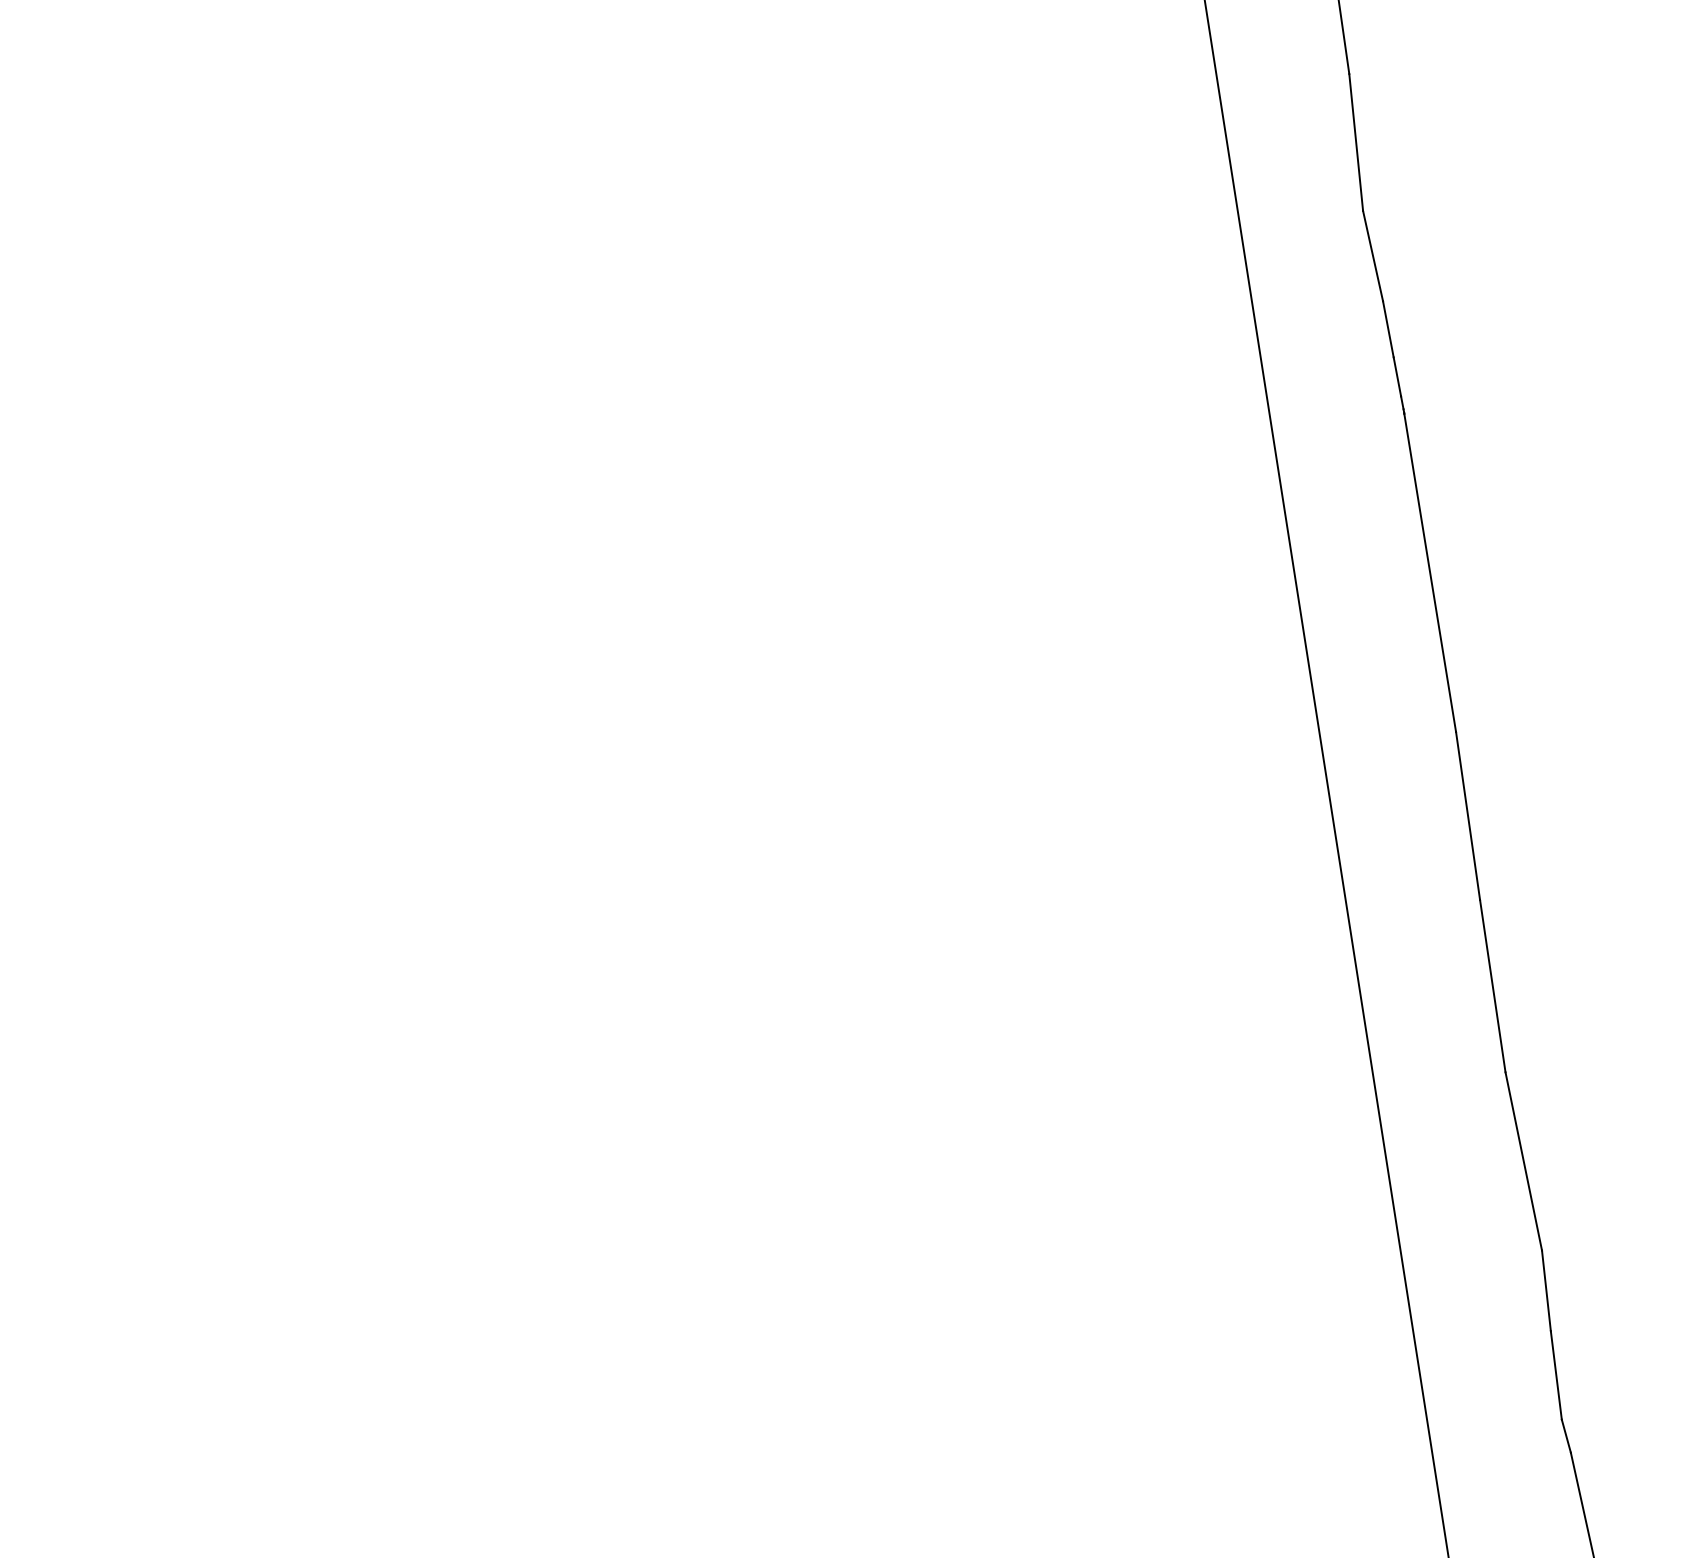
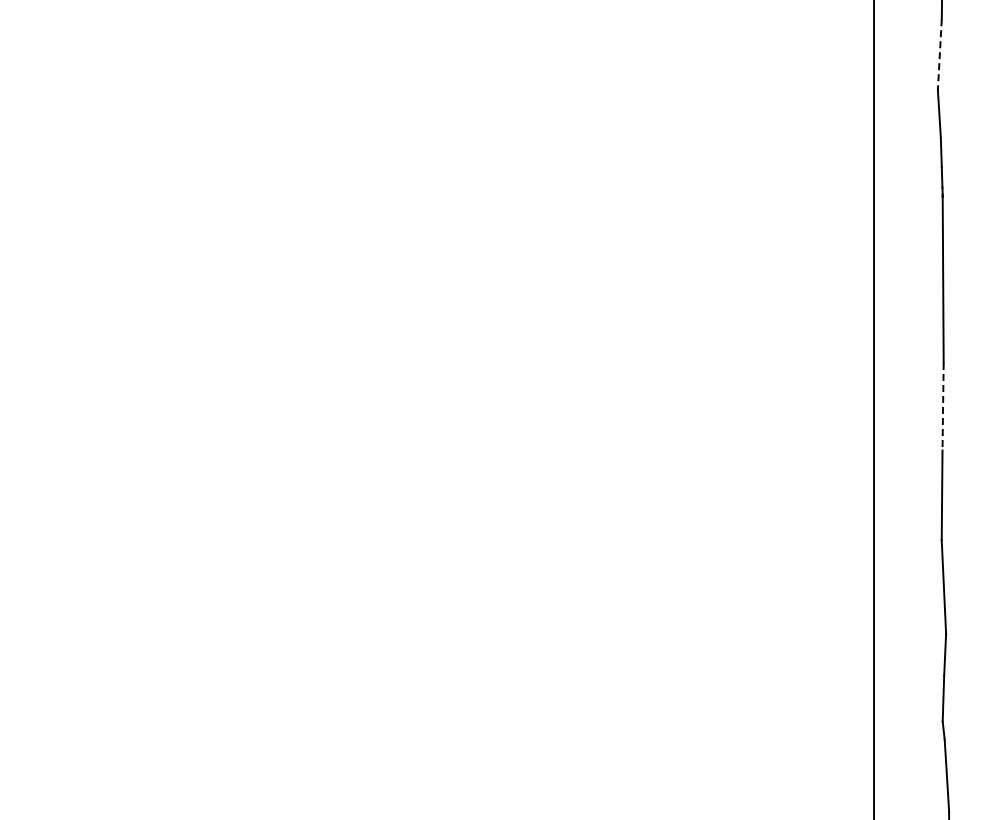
line: (1355, 144) -> (939, 55), solid -> dashed
line: (1468, 815) -> (943, 406), solid -> dashed

